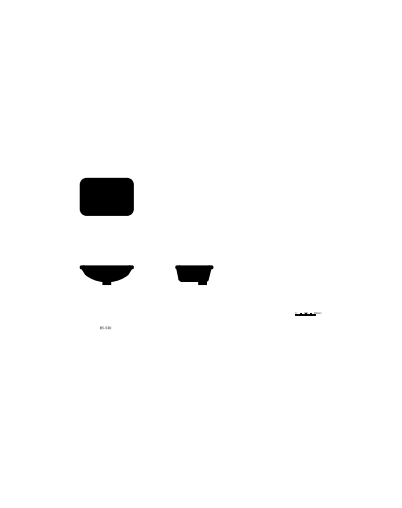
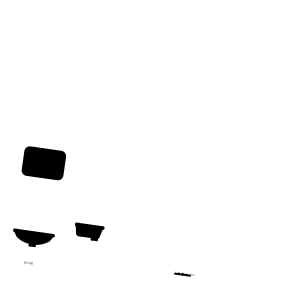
part: (106, 274) -> (32, 238), moved
part: (194, 274) -> (89, 231), moved

